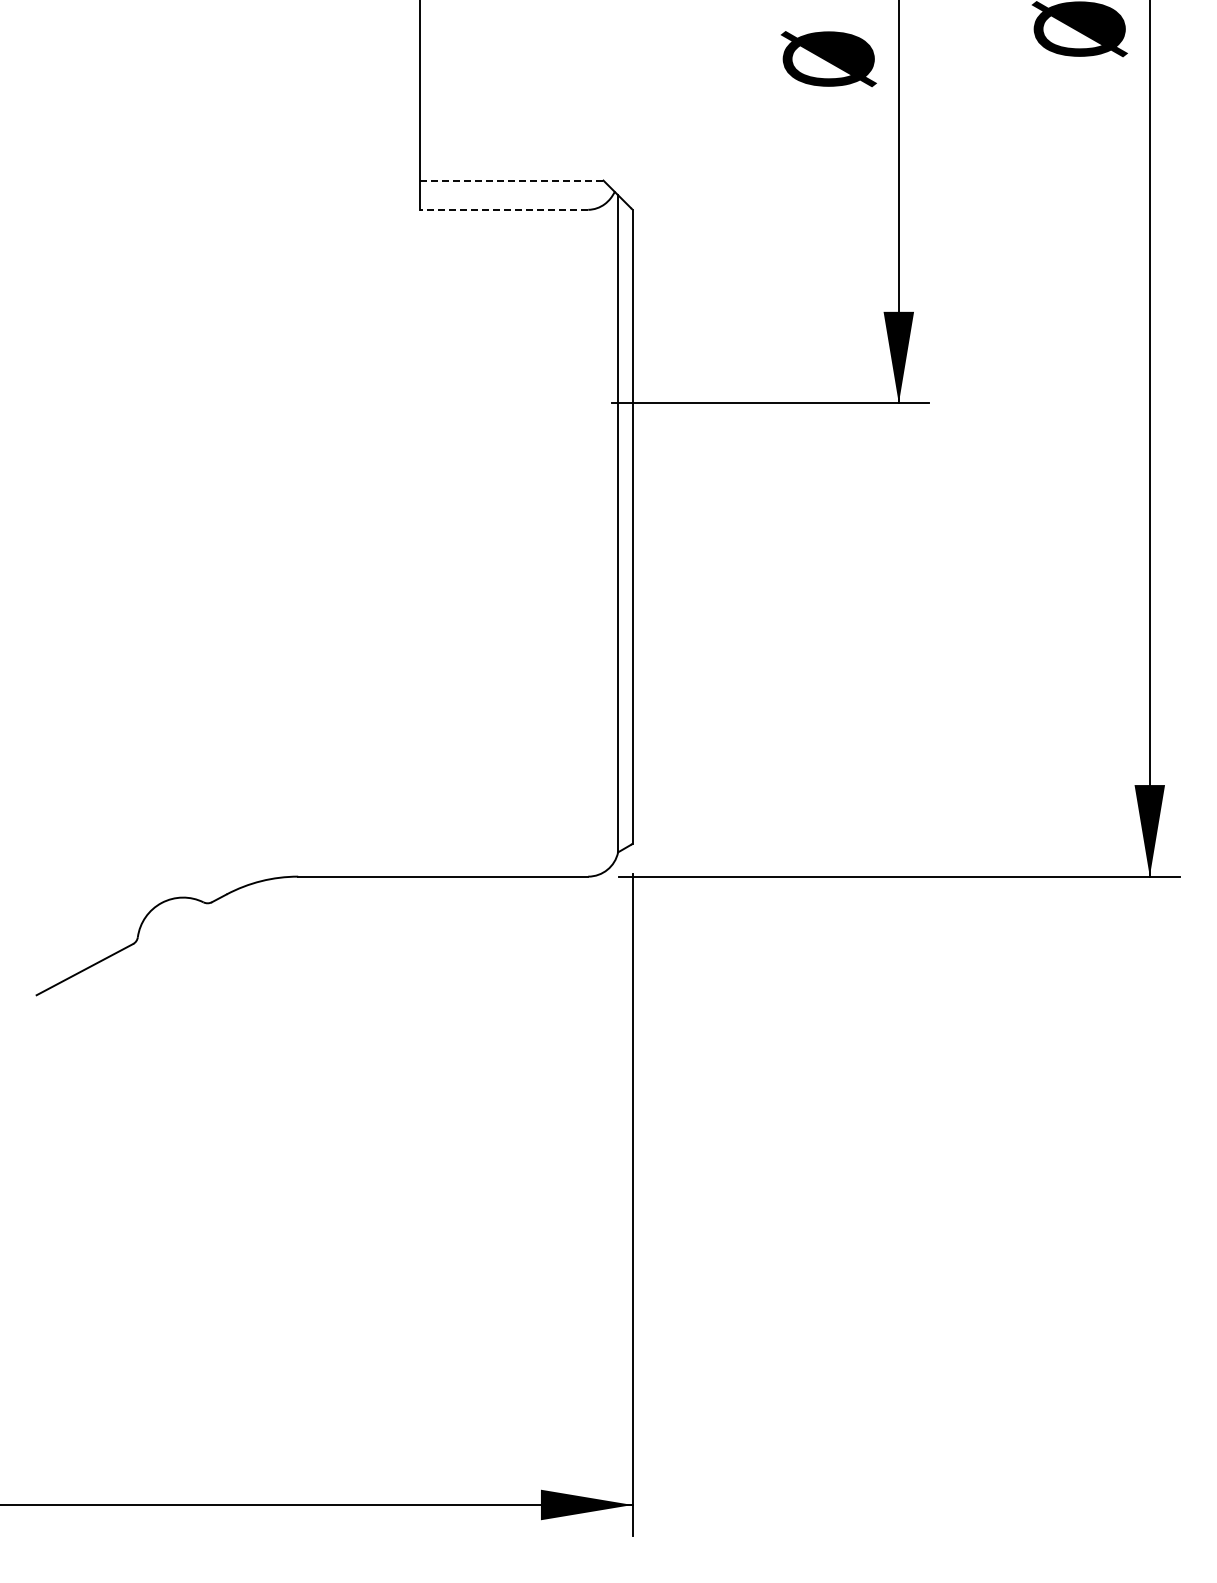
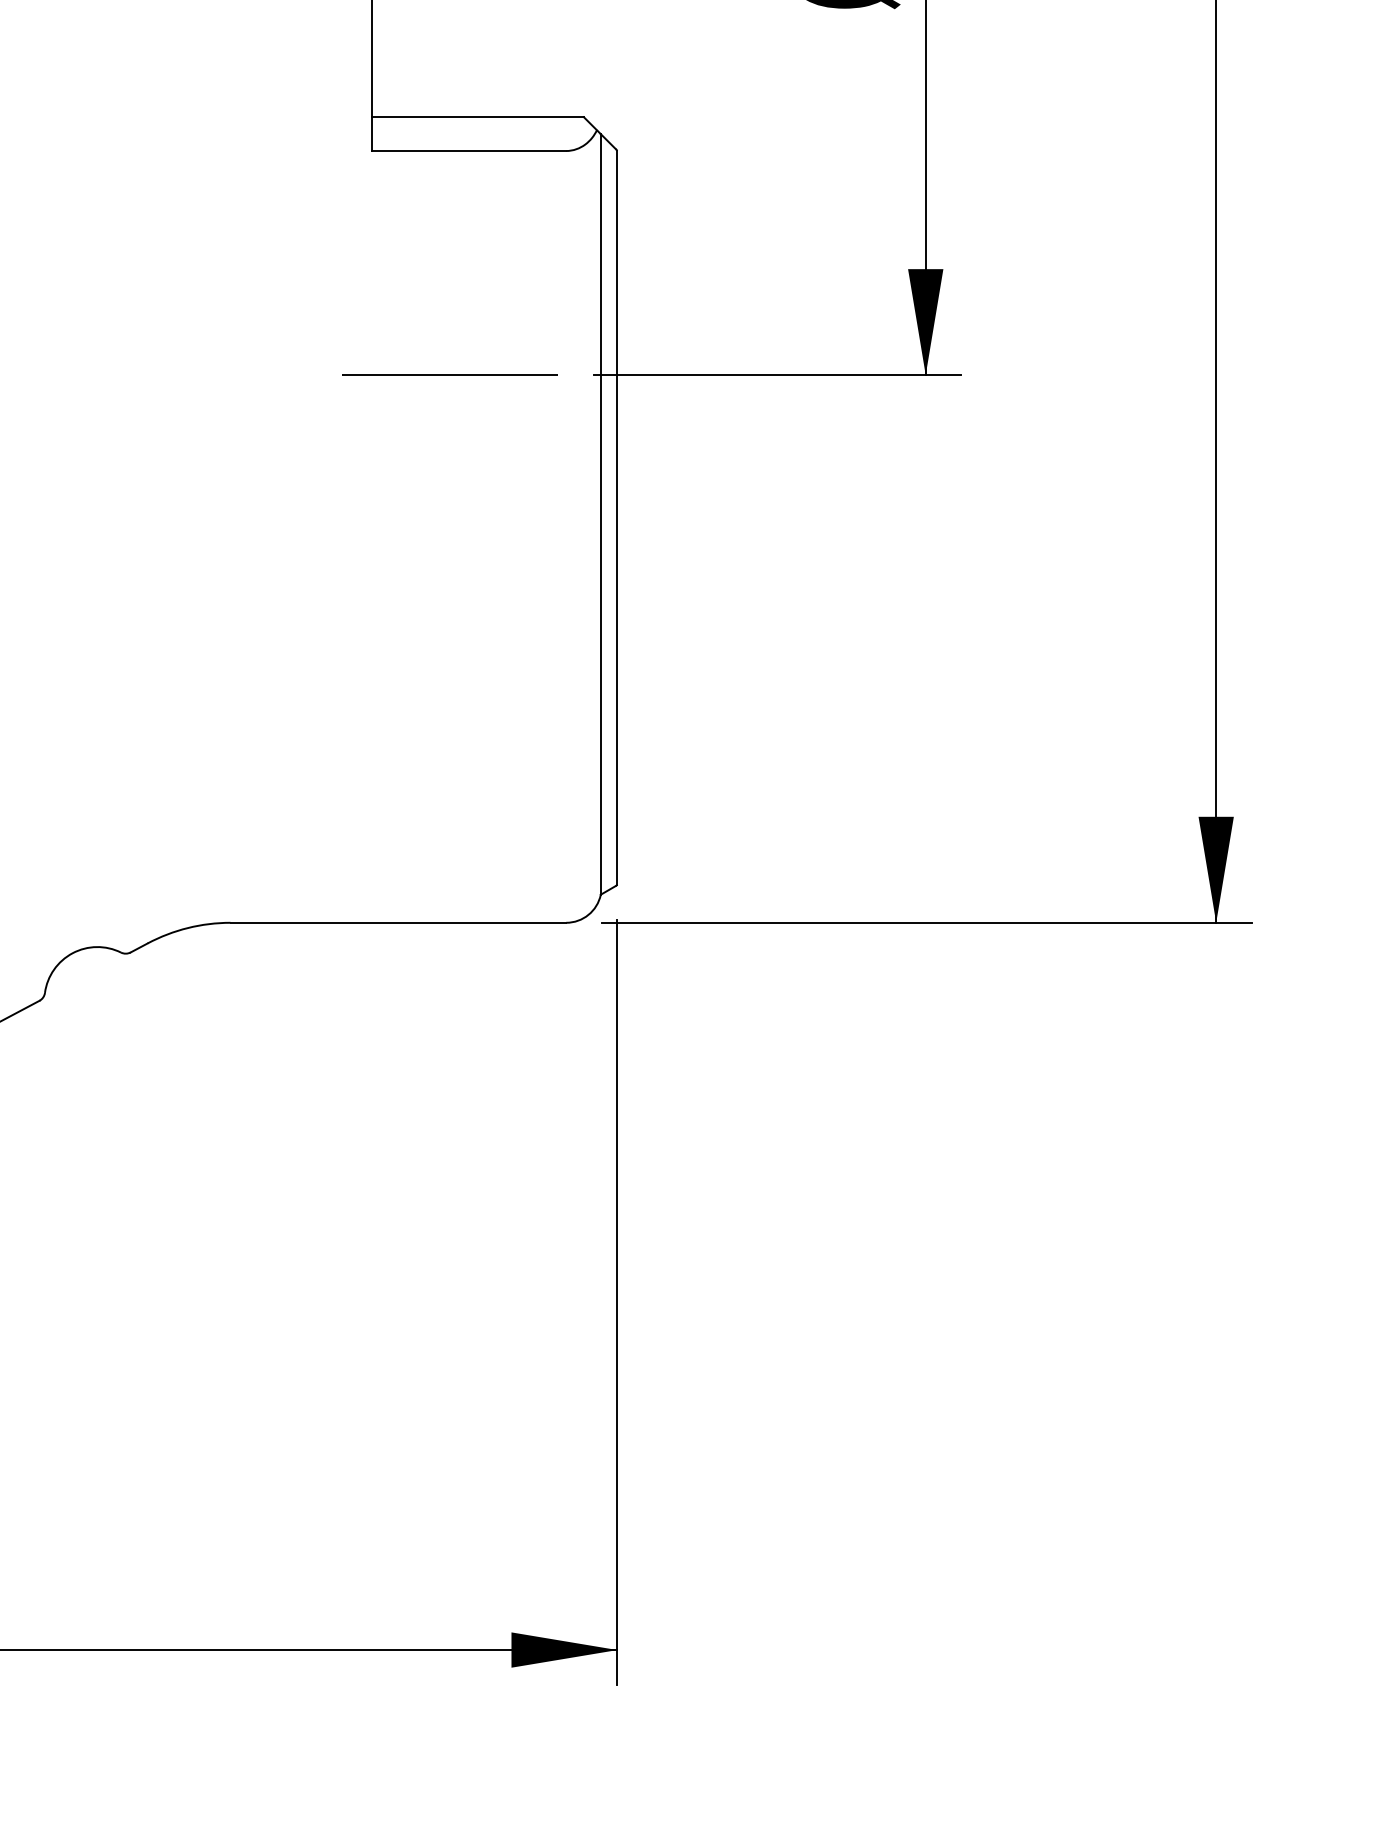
line: (511, 180) -> (477, 117), dashed -> solid
line: (504, 209) -> (469, 150), dashed -> solid
line: (487, 402) -> (449, 374), added

